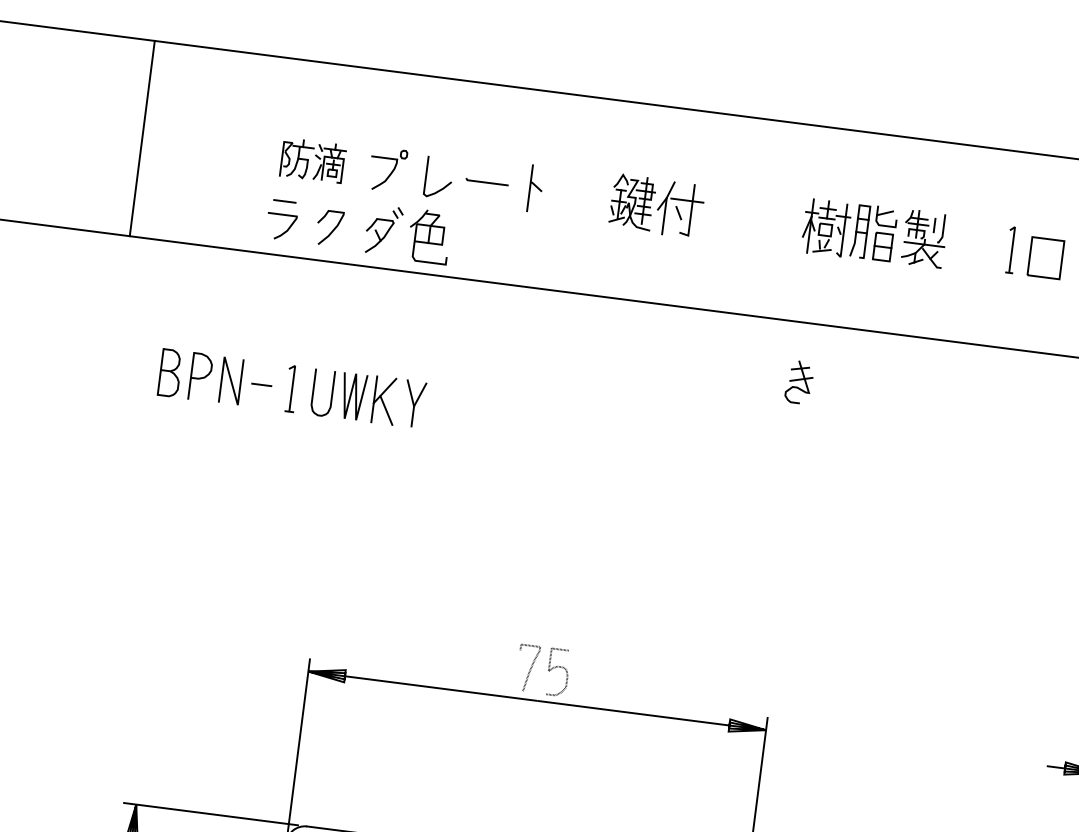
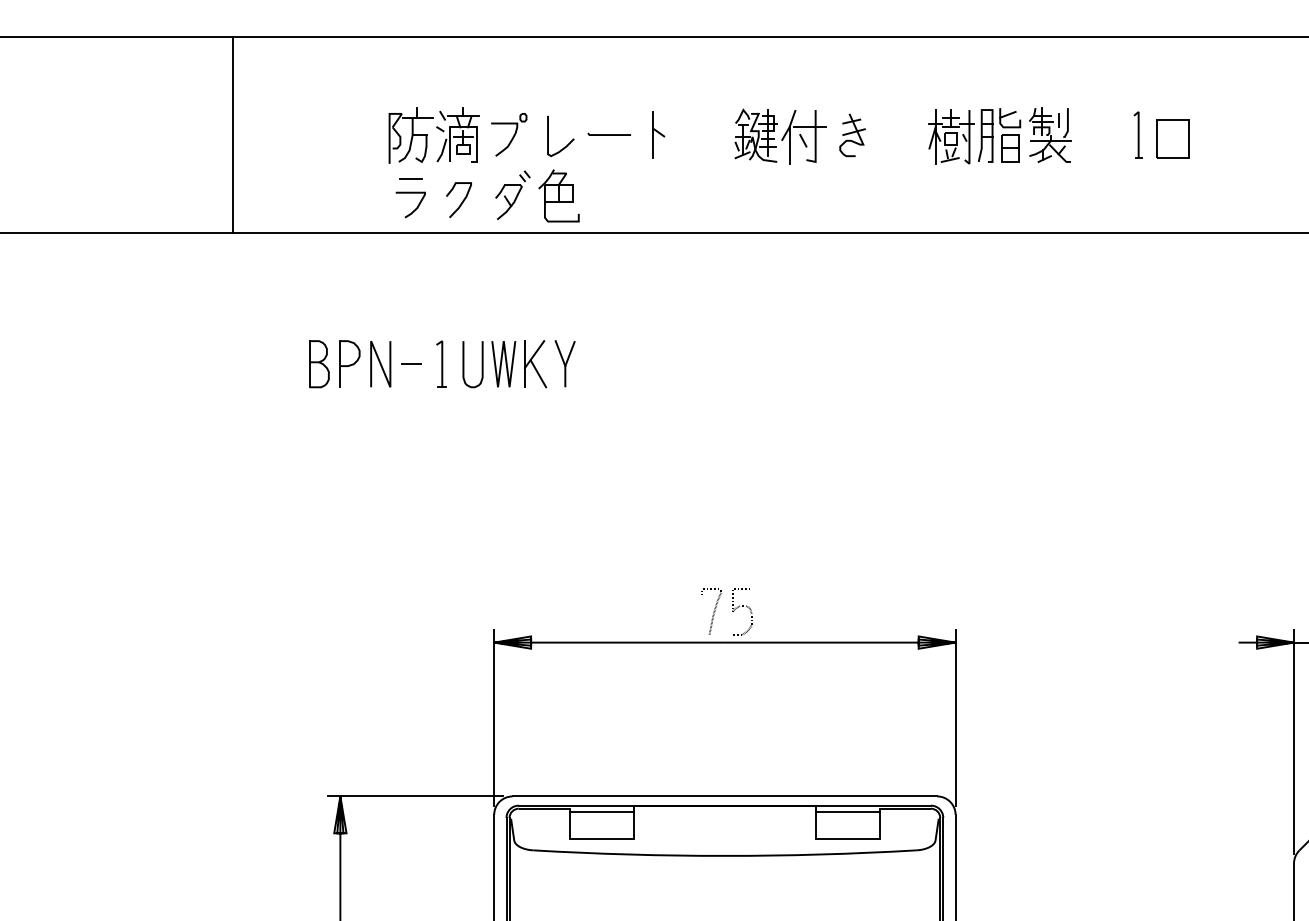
line: (142, 138) -> (232, 134), moved
part: (312, 160) -> (433, 135), size x1.43
part: (799, 382) -> (852, 135), moved

